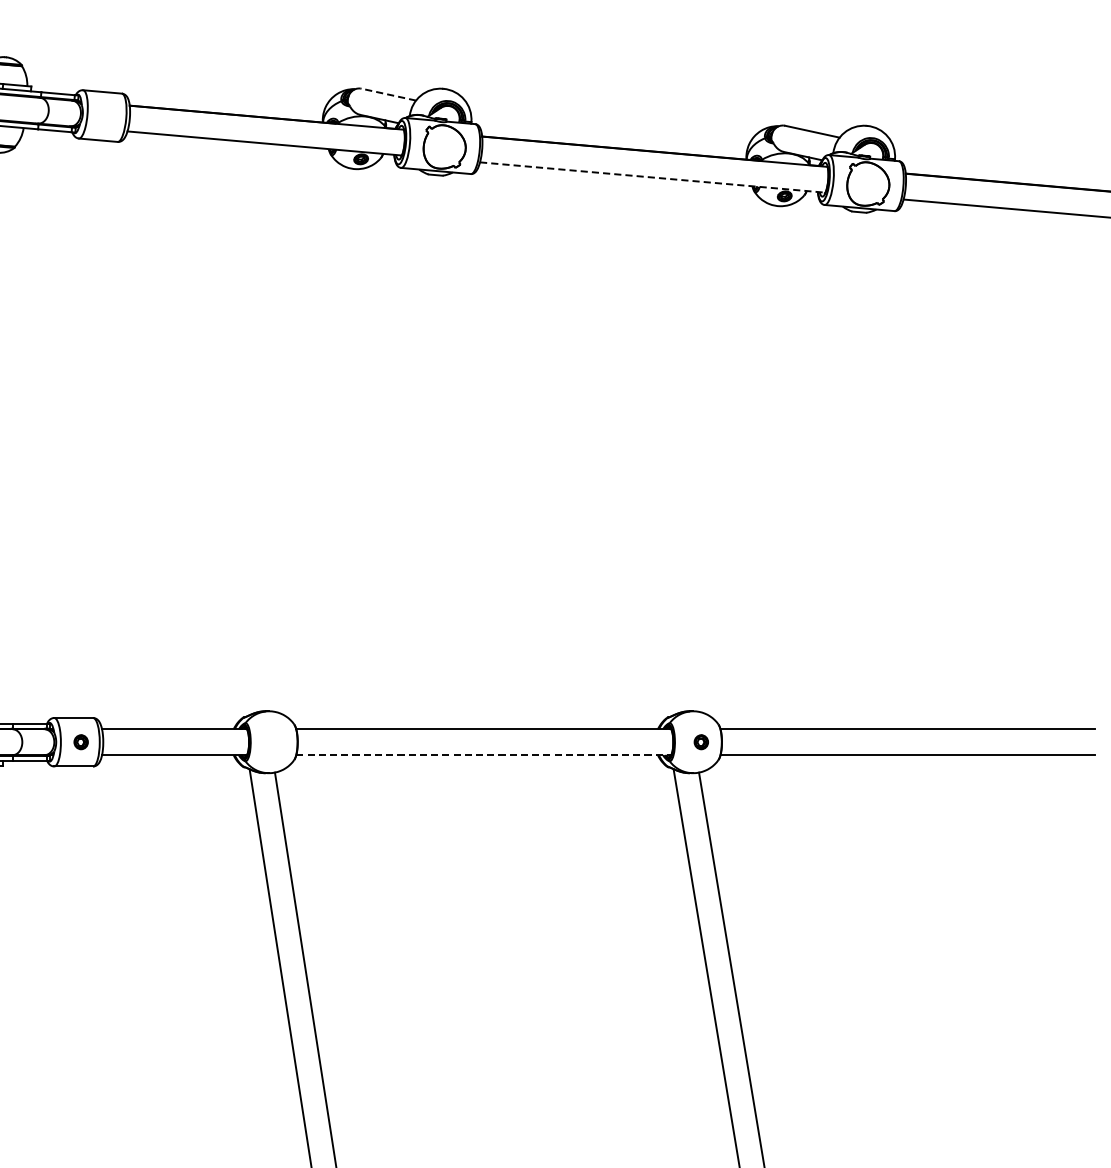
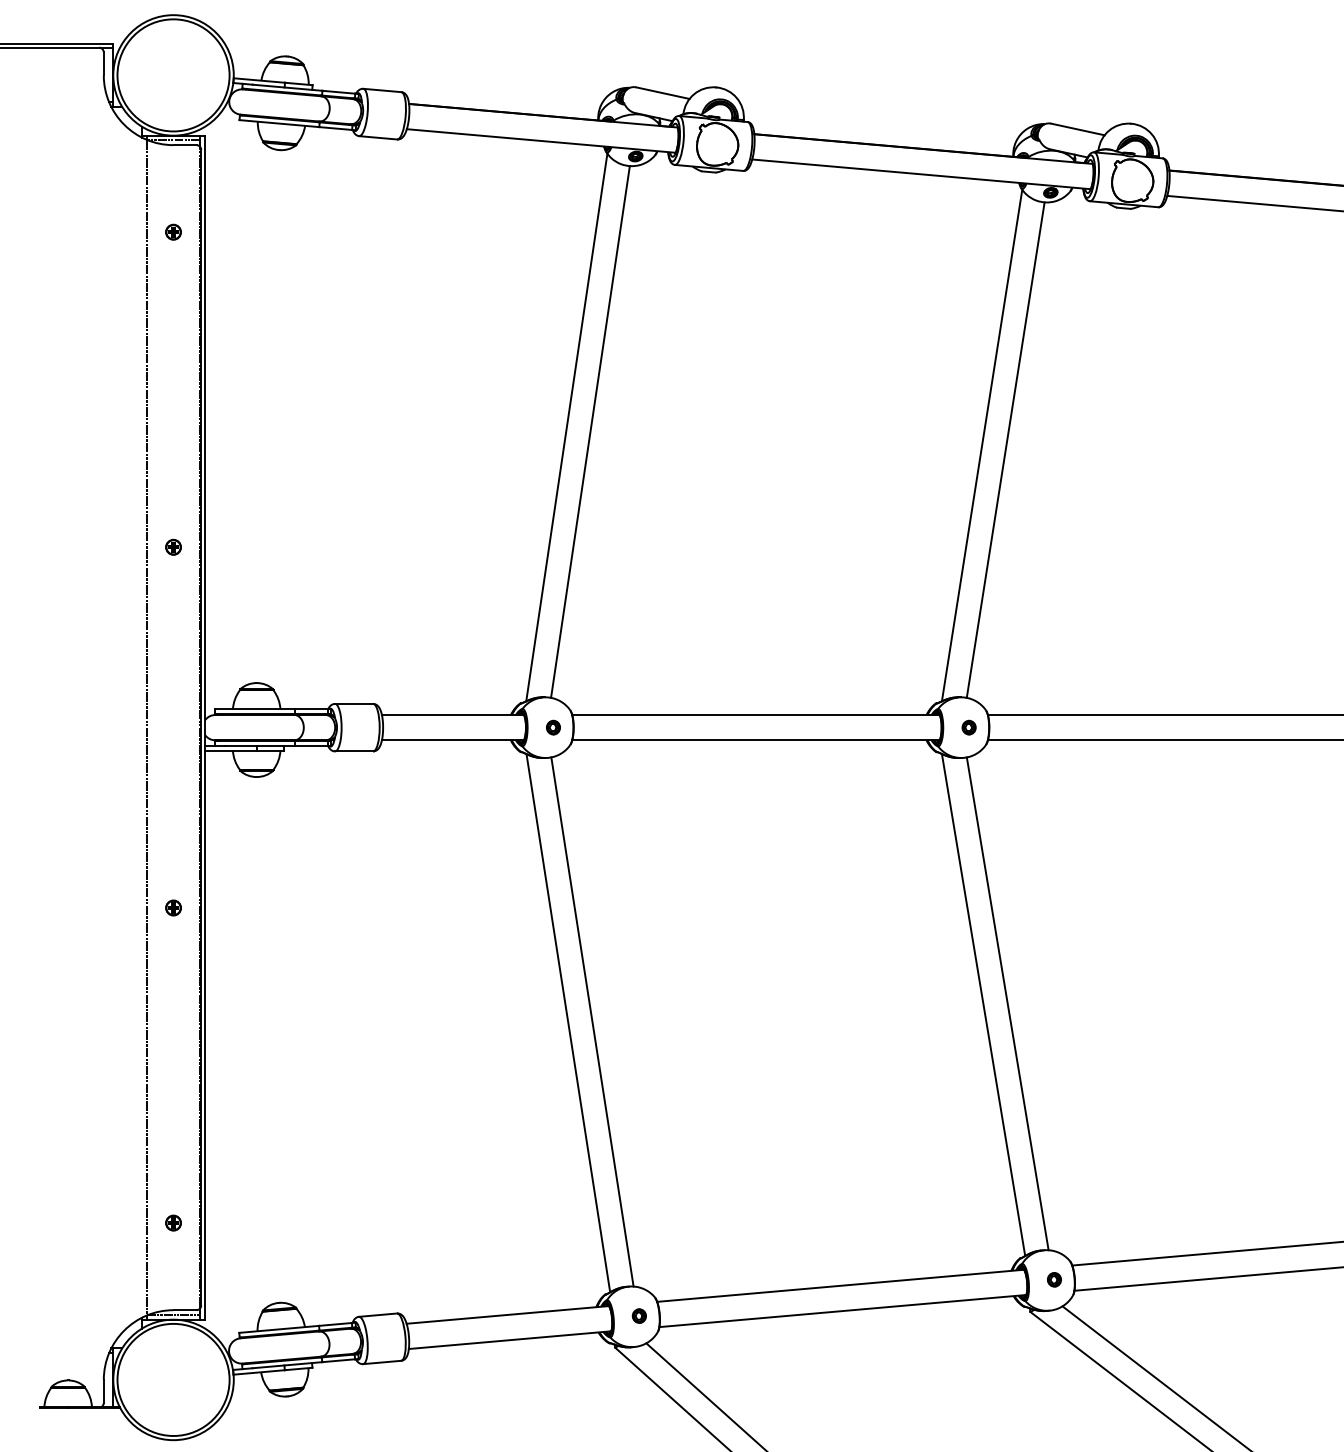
line: (388, 95) -> (662, 93), dashed -> solid
line: (652, 177) -> (921, 174), dashed -> solid
line: (290, 435) -> (566, 427), added
line: (314, 439) -> (590, 431), added
line: (713, 454) -> (981, 445), added
line: (738, 458) -> (1005, 449), added
part: (81, 742) -> (553, 727), moved
line: (483, 755) -> (755, 740), dashed -> solid

